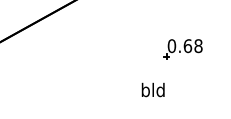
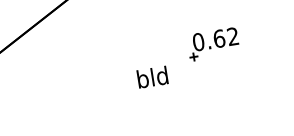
text: (198, 46) -> (233, 37), 0.68 -> 0.62
text: (152, 89) -> (151, 76), moved

